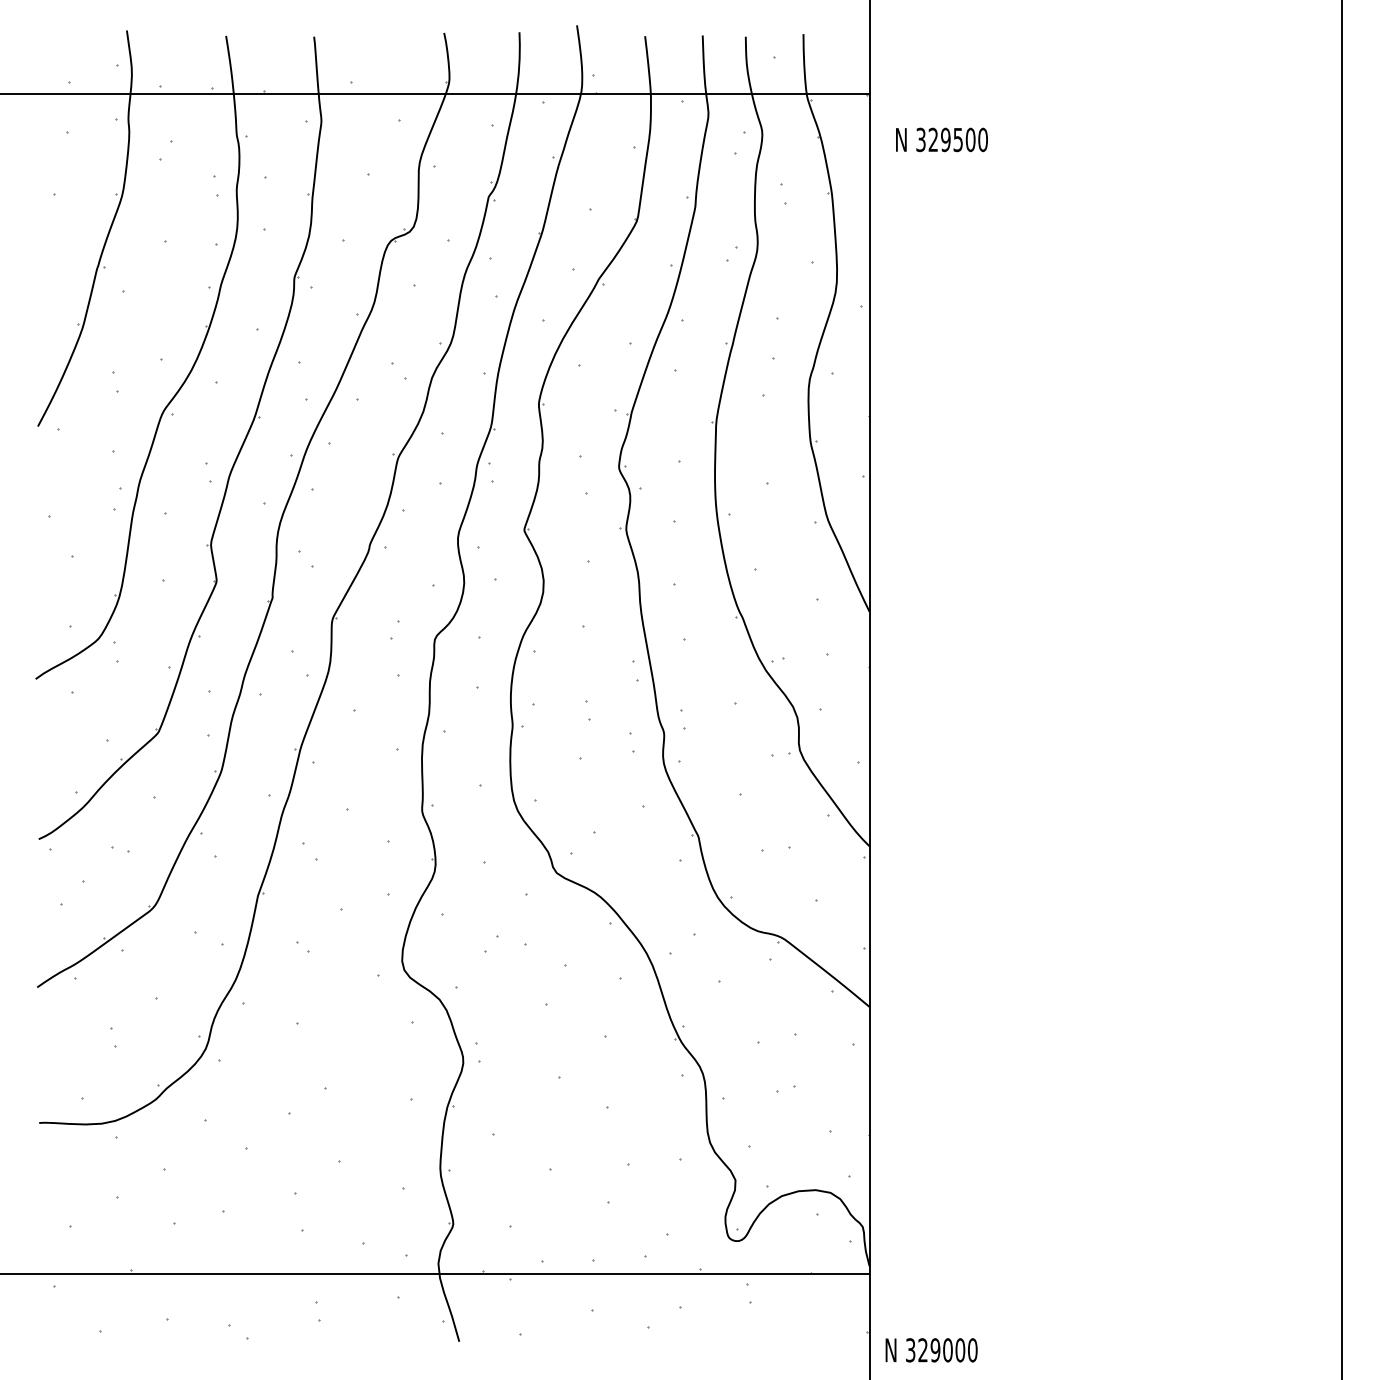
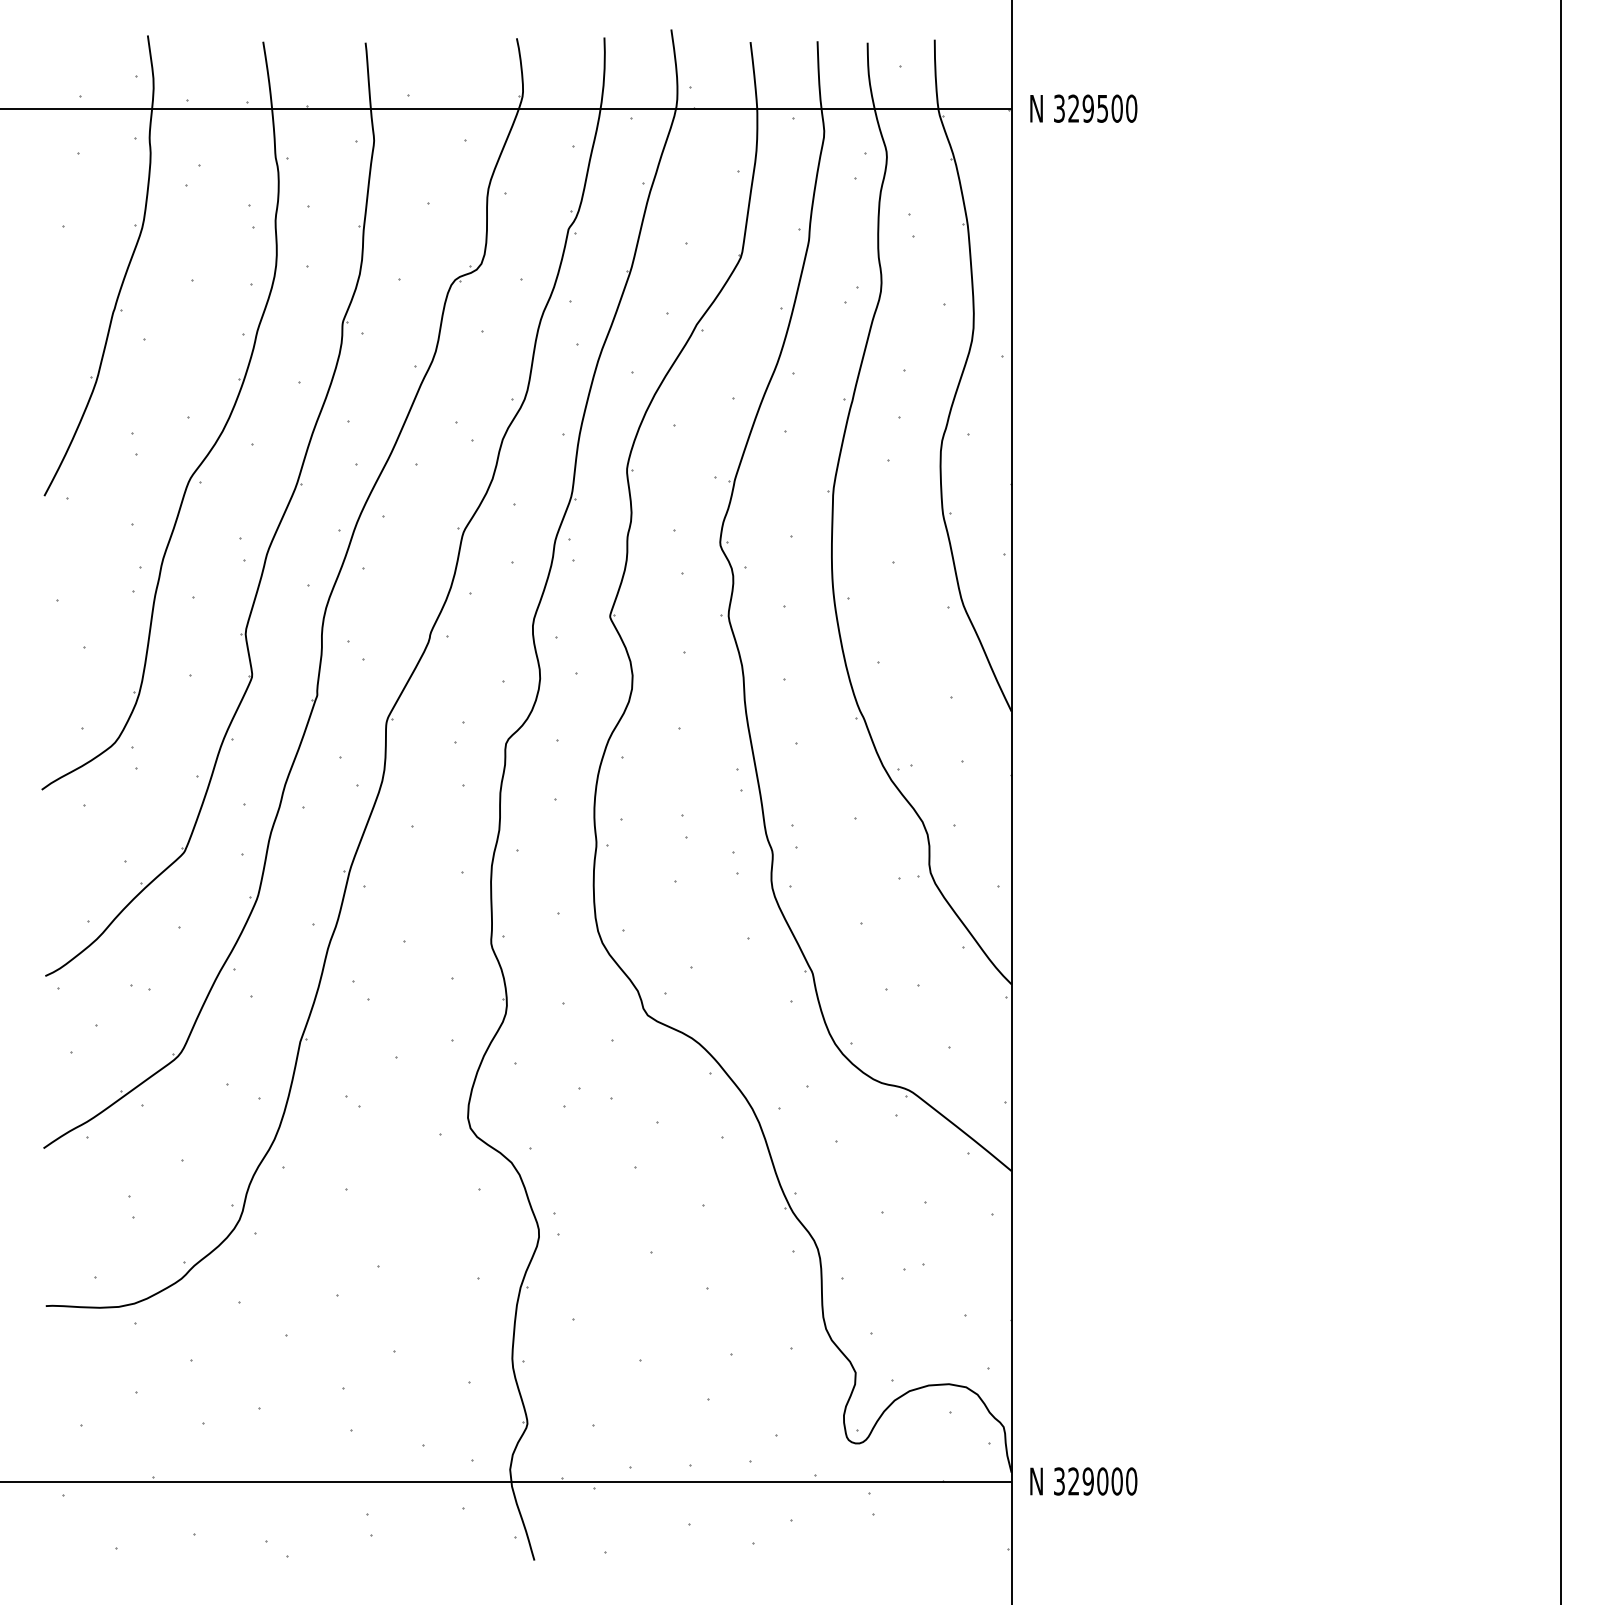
text: (941, 139) -> (1083, 108), moved
text: (931, 1350) -> (1083, 1481), moved

